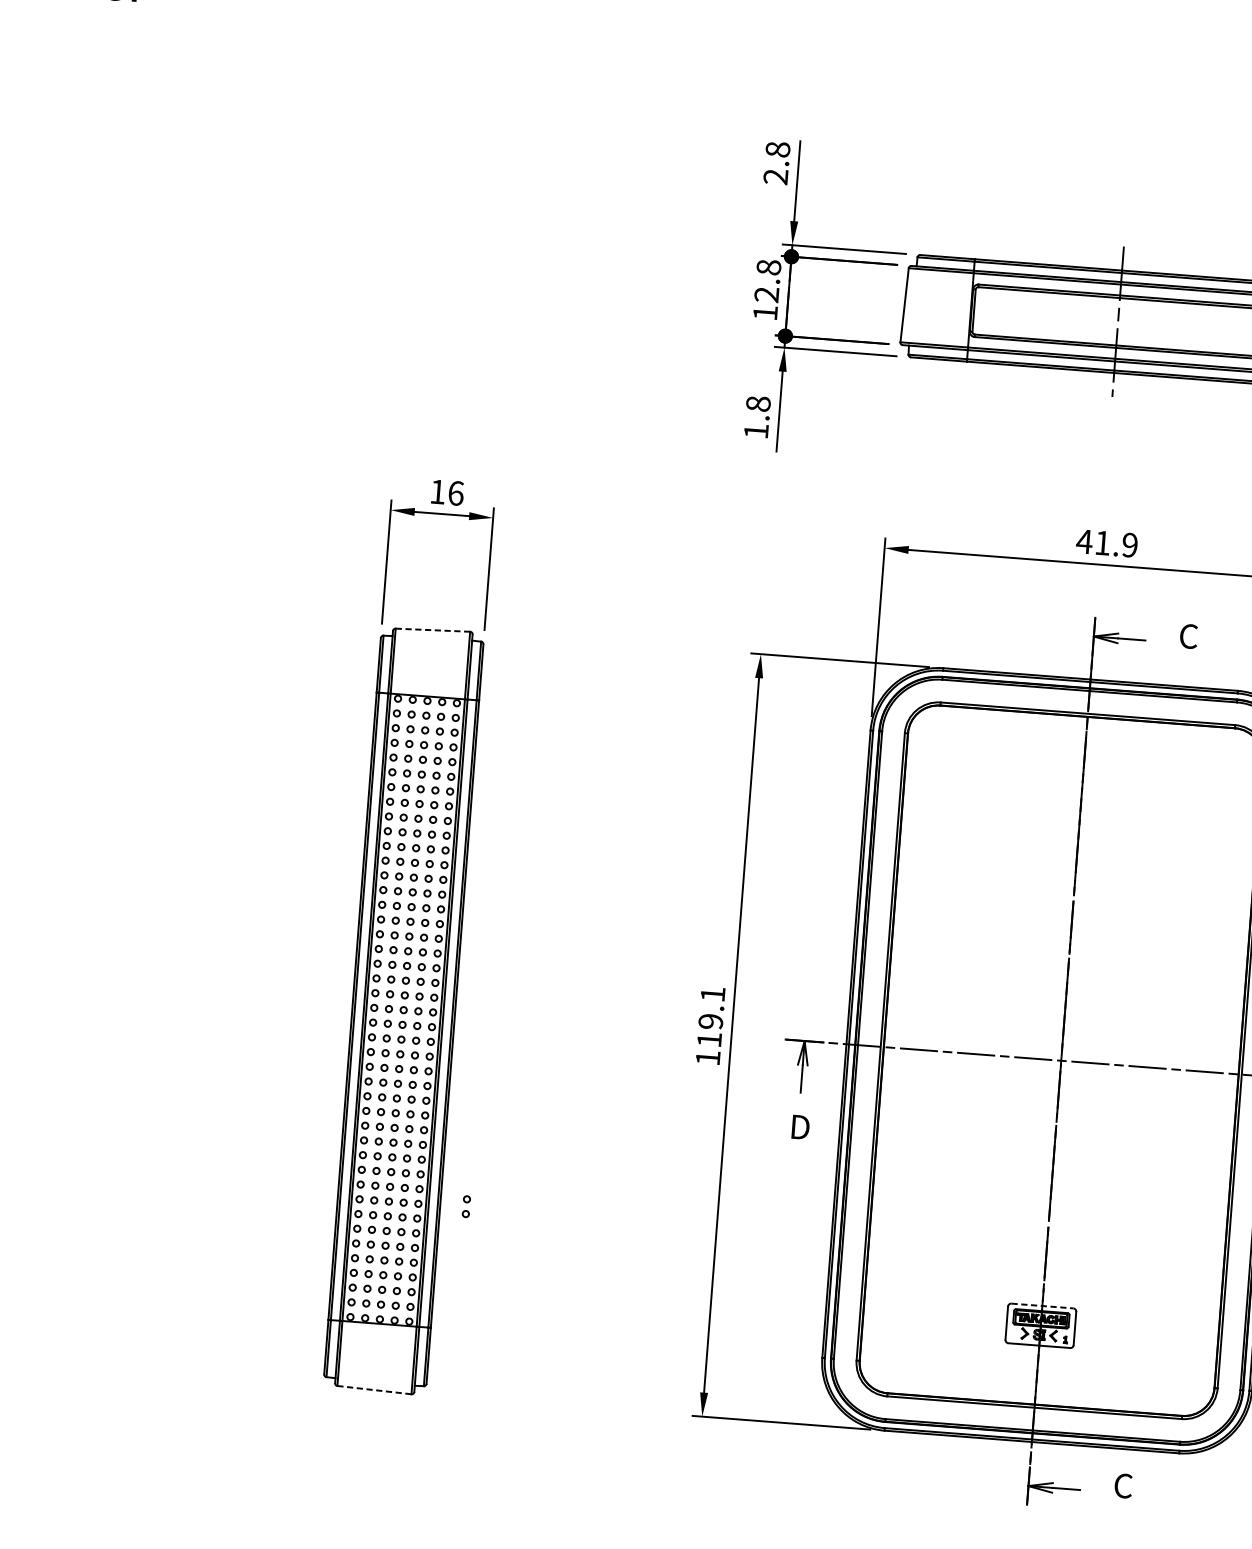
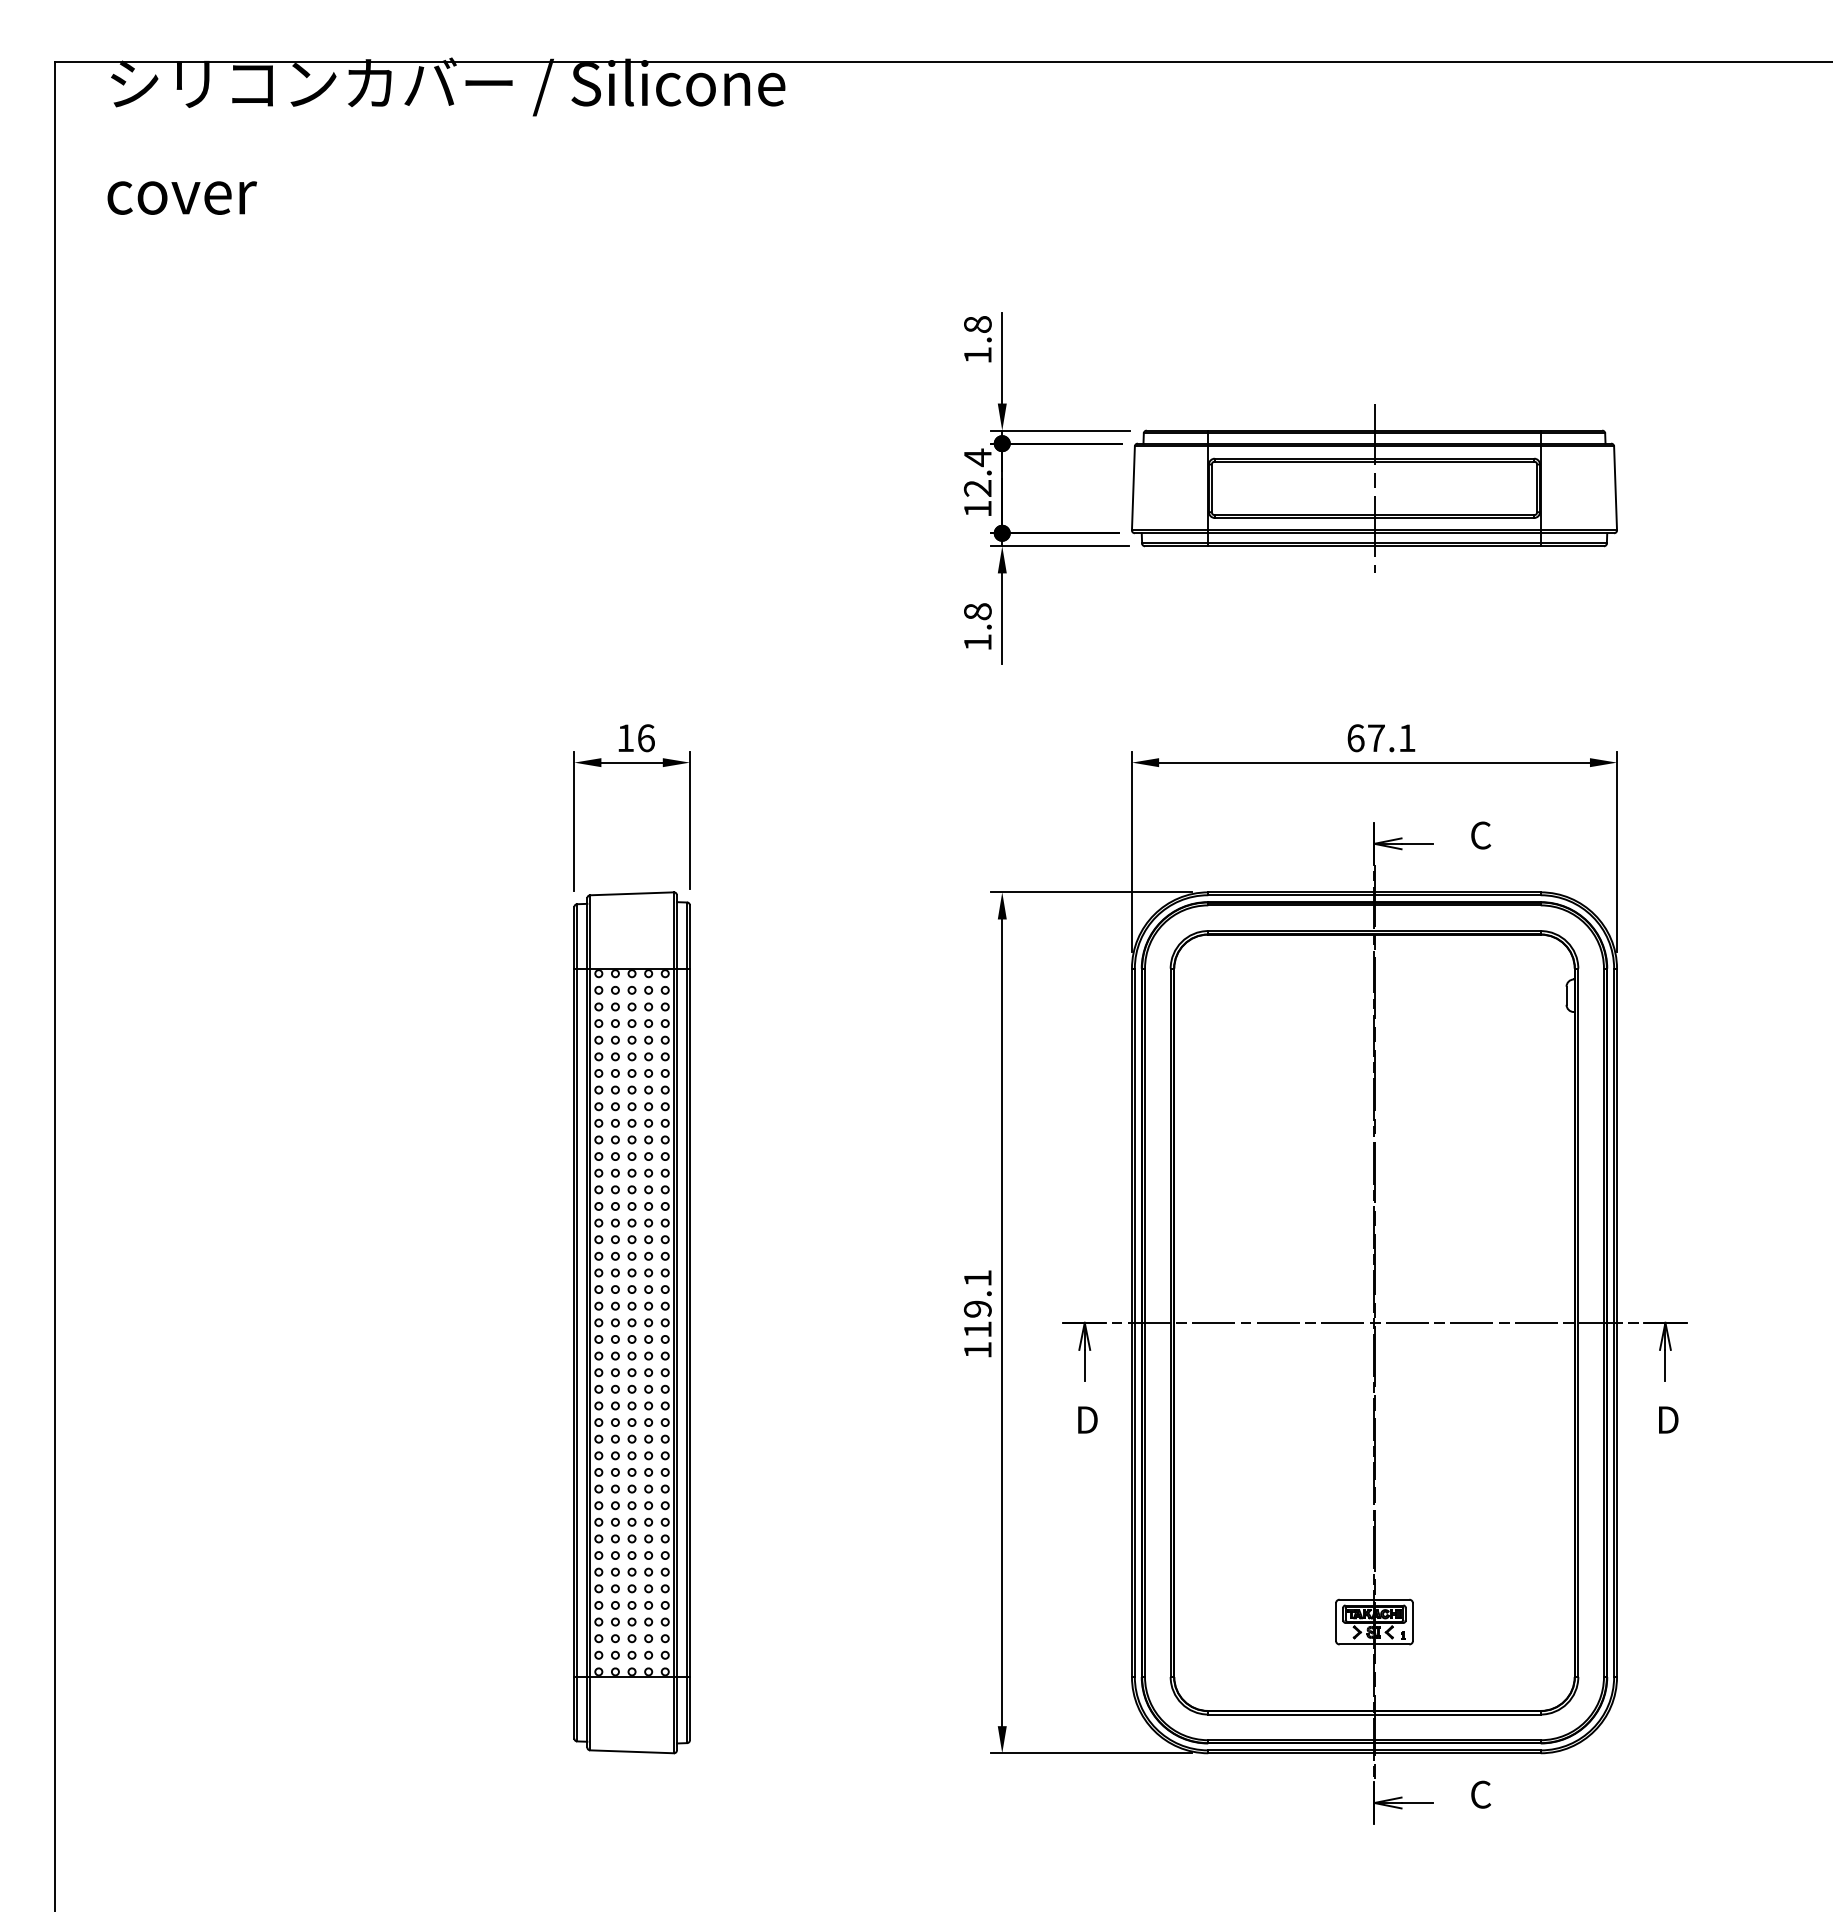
text: (775, 176) -> (977, 355), 2.8 -> 1.8
text: (768, 267) -> (977, 457), 12.8 -> 12.4
text: (1106, 543) -> (1380, 738), 41.9 -> 67.1
line: (433, 629) -> (632, 893), dashed -> solid
part: (466, 1206) -> (719, 1537), removed
line: (1042, 1305) -> (1374, 1599), dashed -> solid
line: (374, 1389) -> (632, 1751), dashed -> solid

